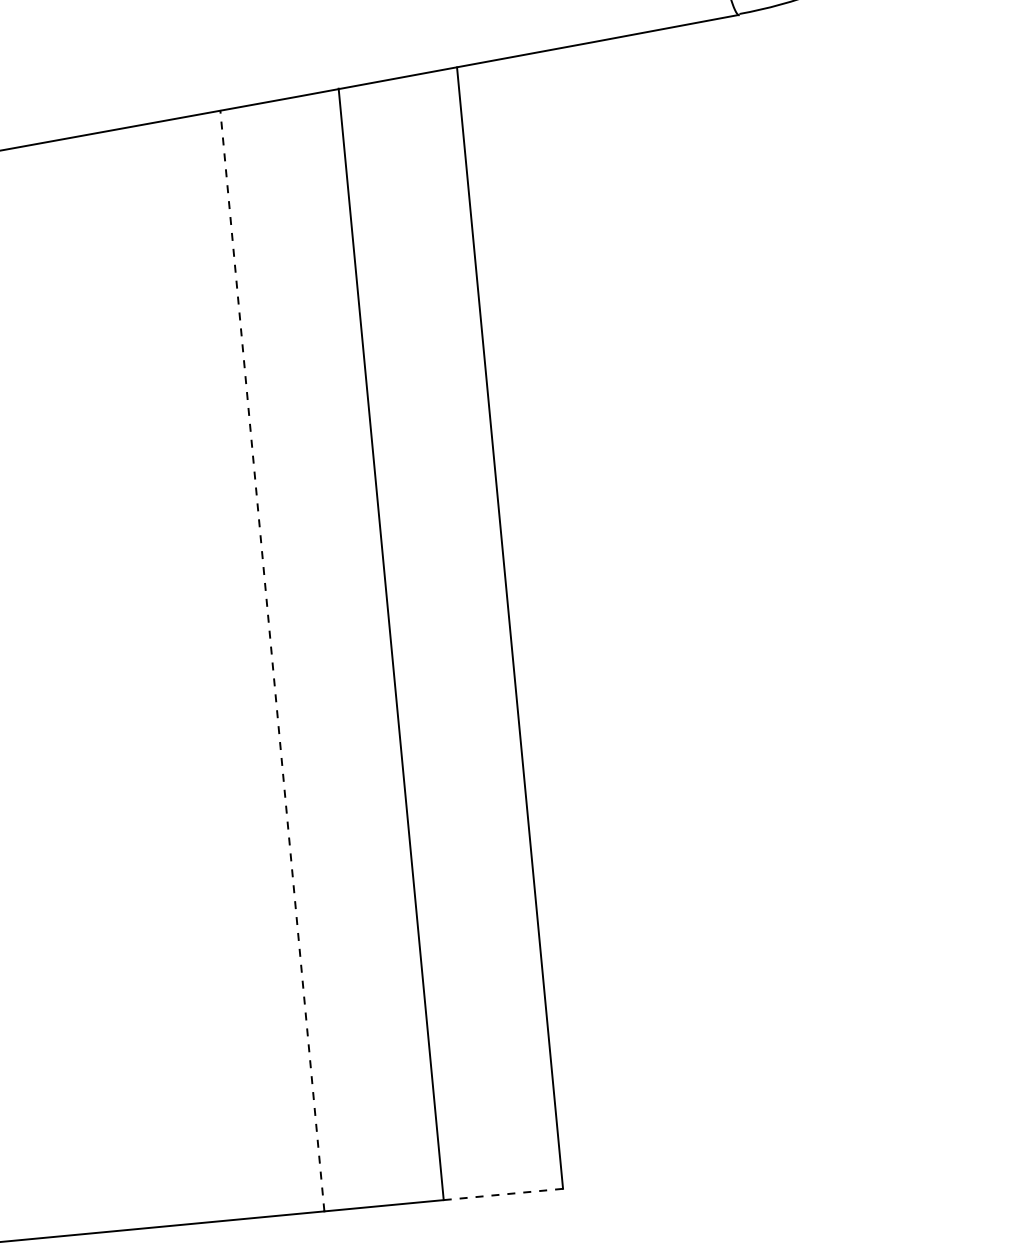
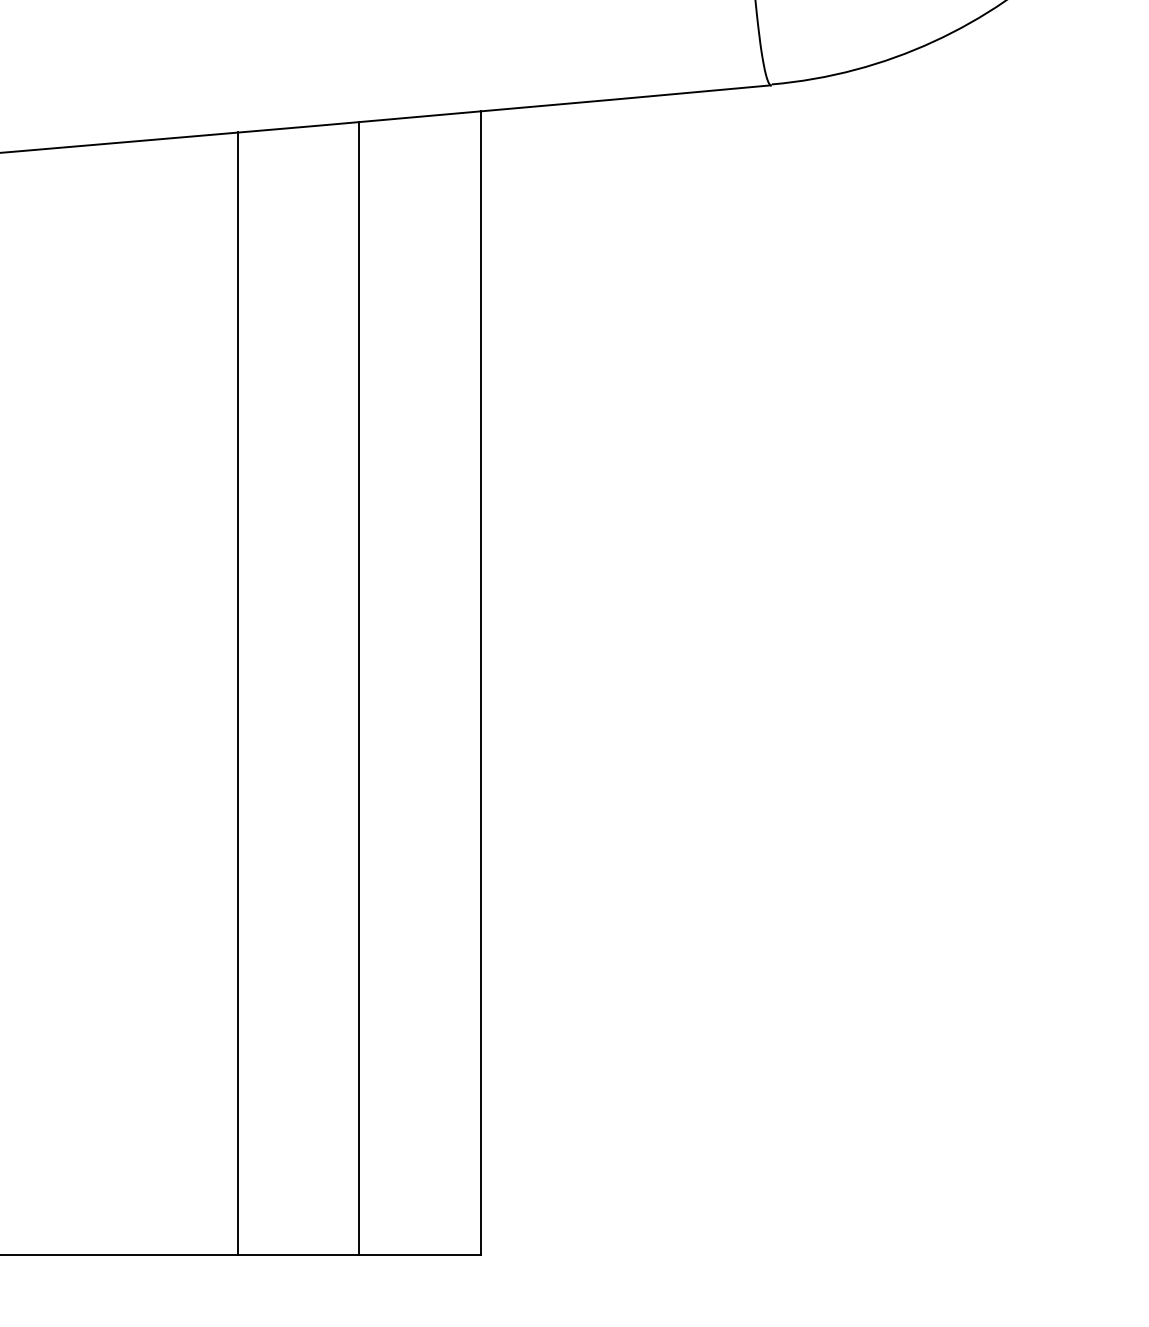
line: (272, 660) -> (237, 693), dashed -> solid
line: (503, 1194) -> (420, 1255), dashed -> solid

